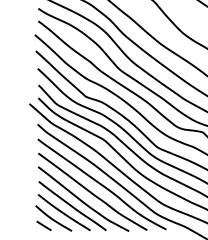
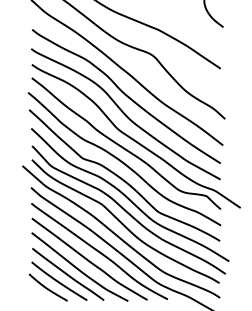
line: (43, 225) -> (37, 295), removed

